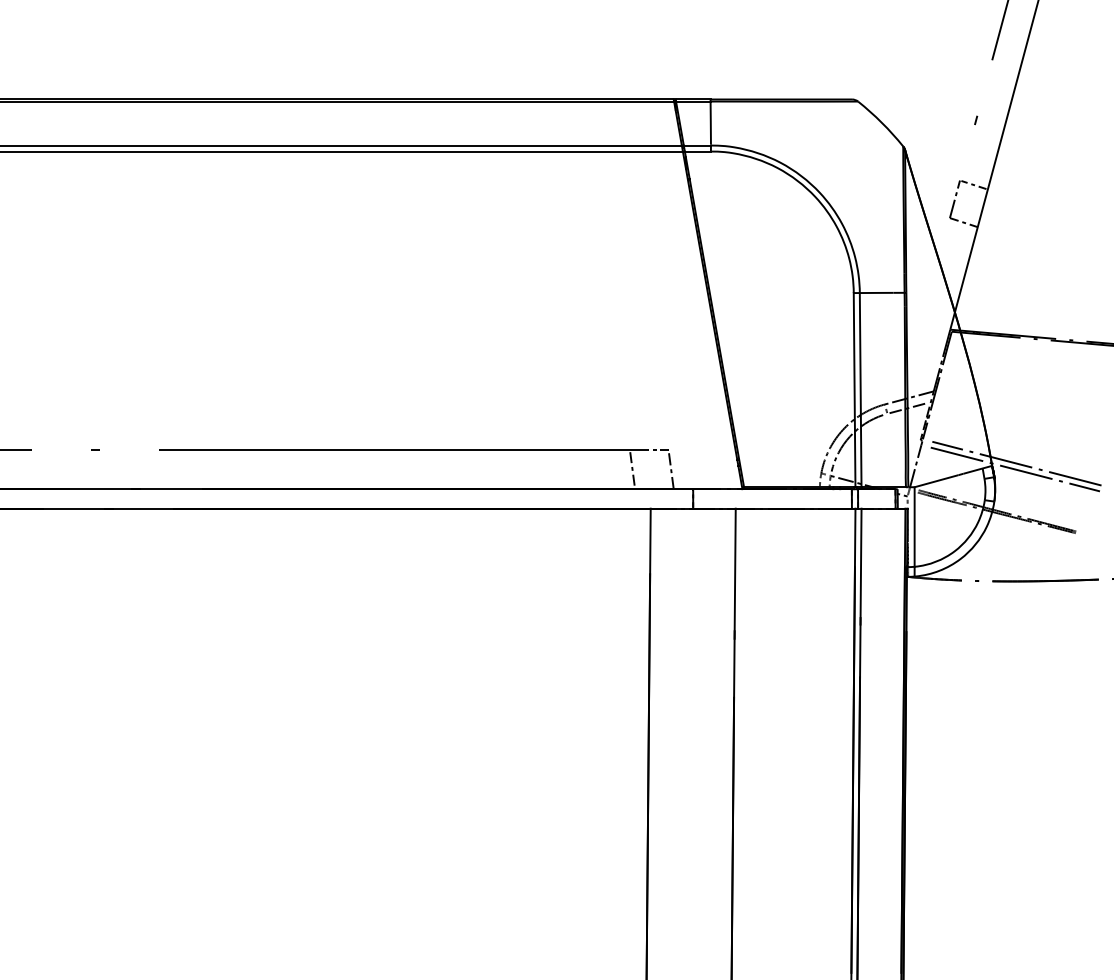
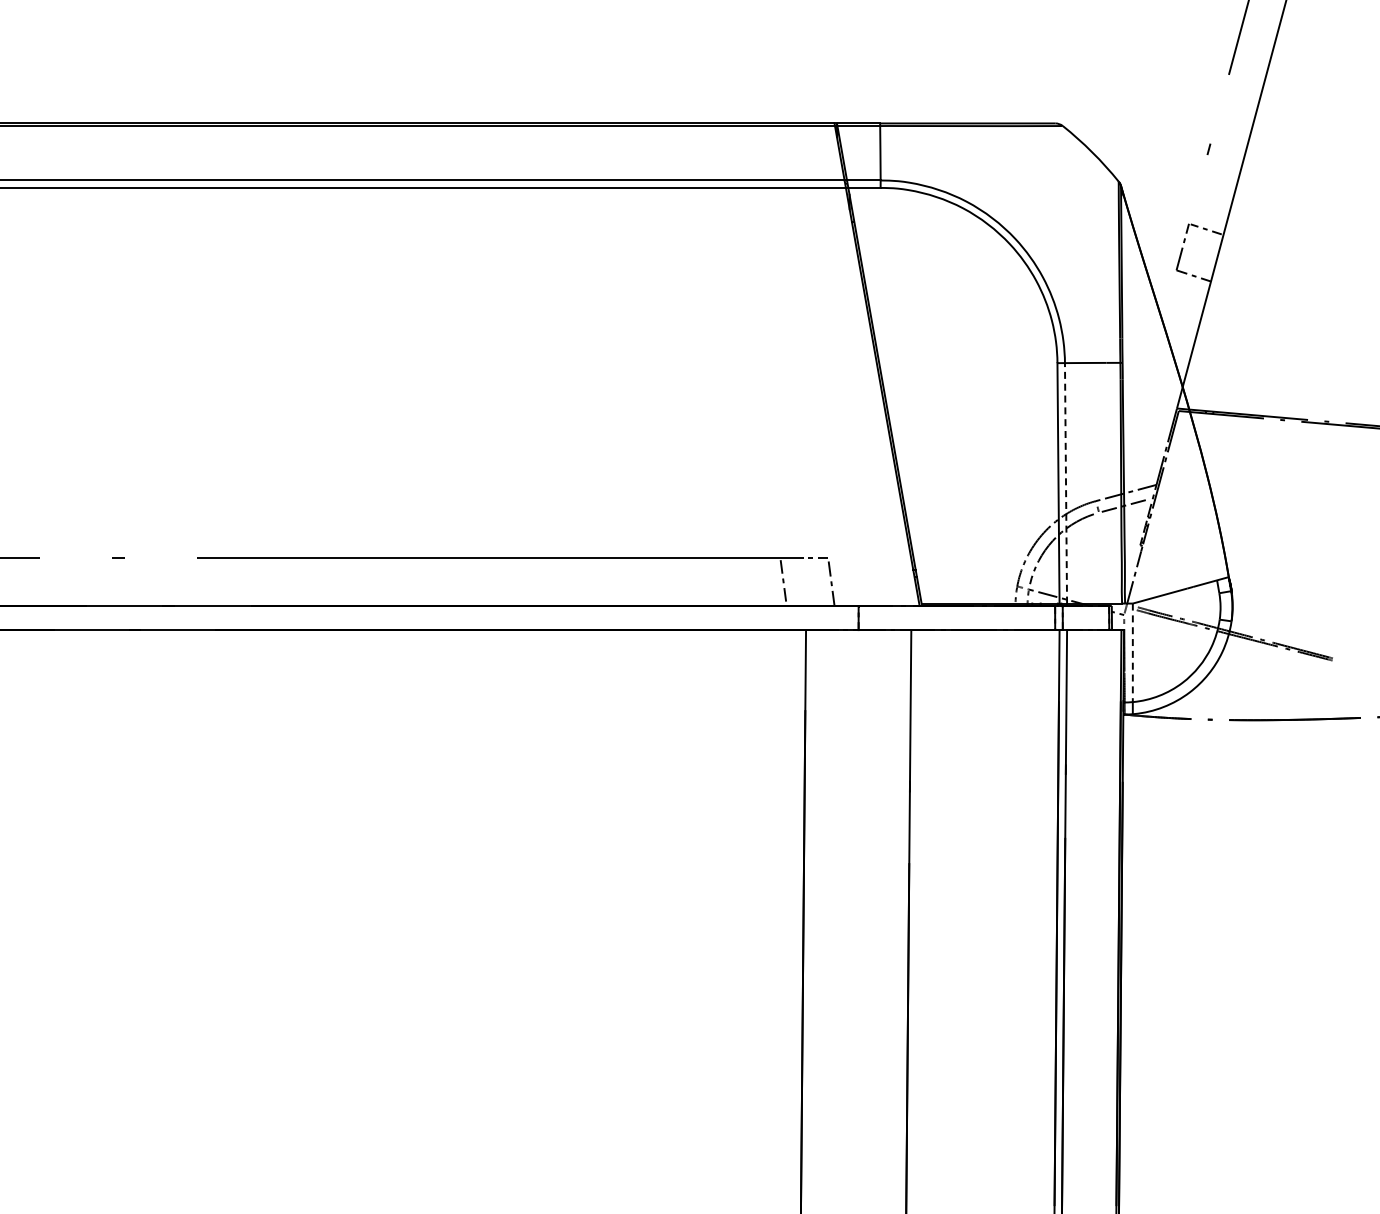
line: (861, 389) -> (1066, 482), solid -> dashed
line: (1016, 463) -> (1259, 574), removed
line: (1015, 469) -> (1257, 581), removed
line: (914, 527) -> (1132, 653), solid -> dashed

